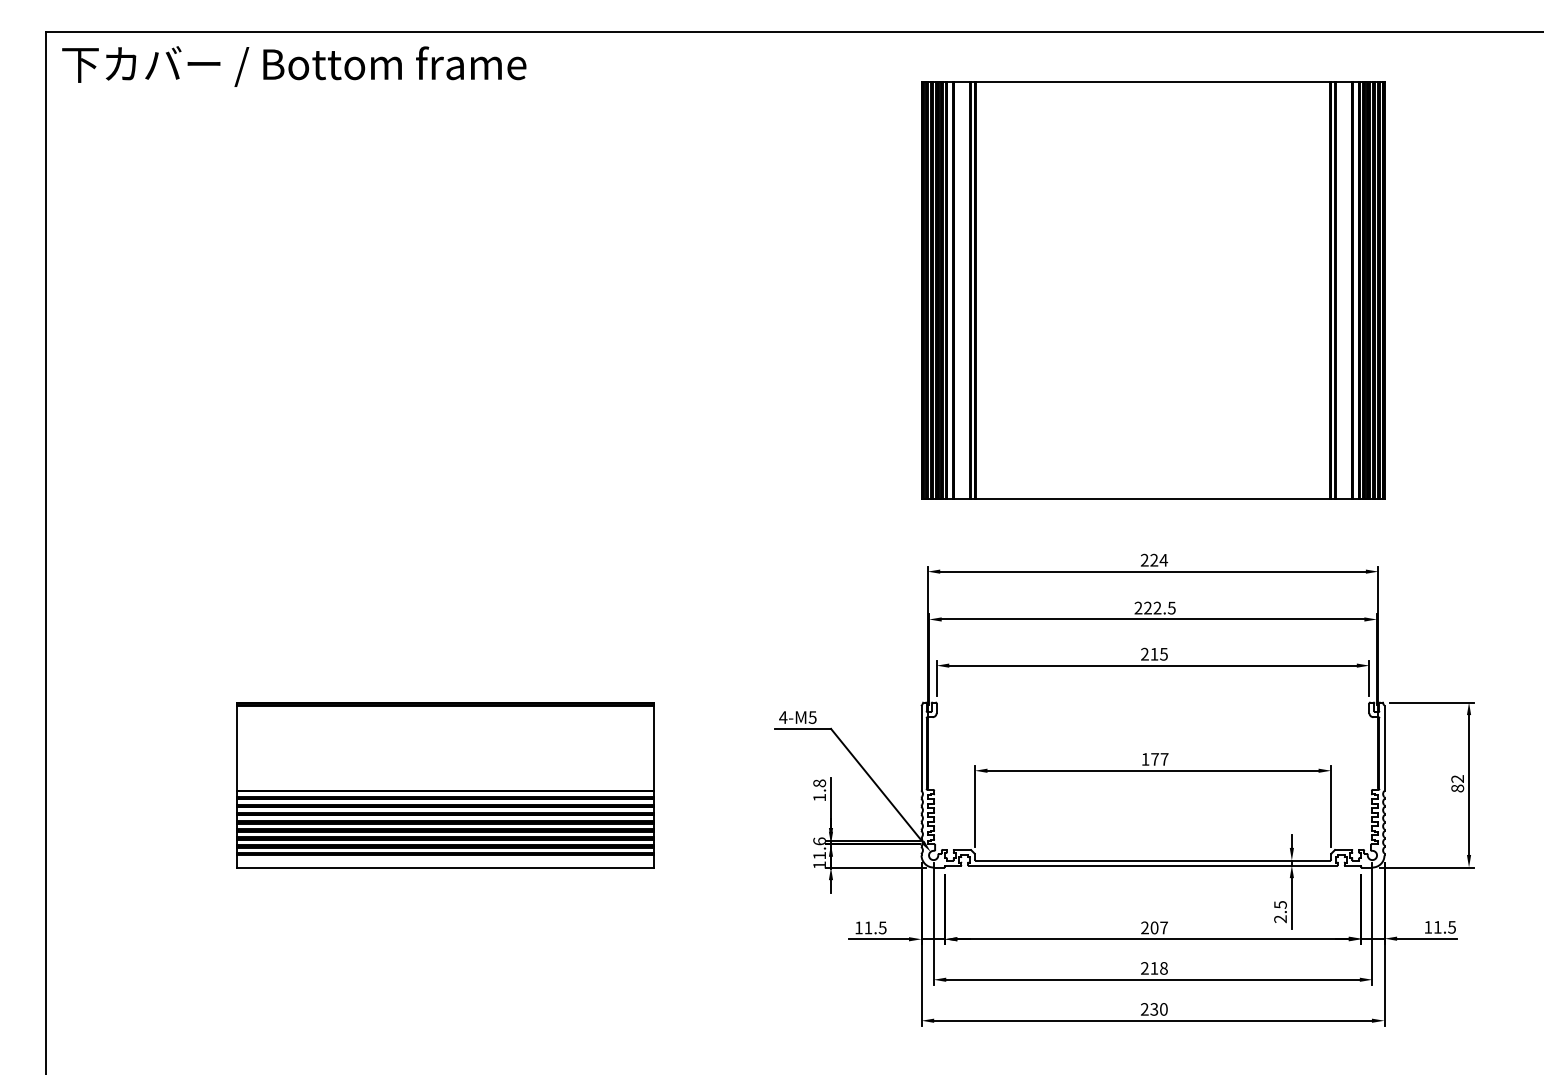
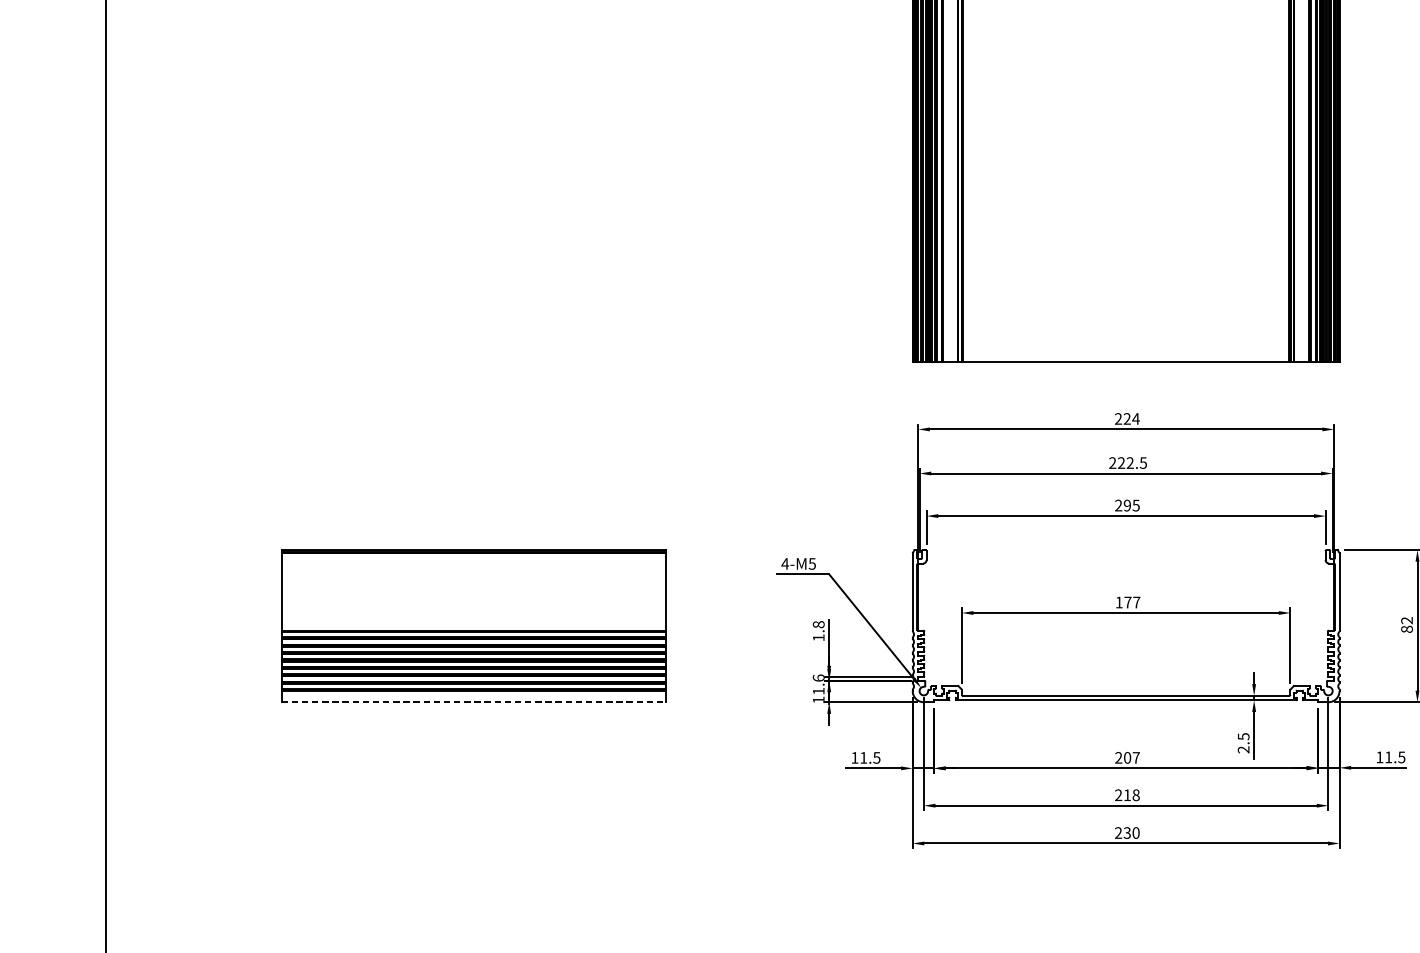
text: (1154, 653) -> (1127, 504), 215 -> 295
line: (445, 867) -> (473, 702), solid -> dashed

